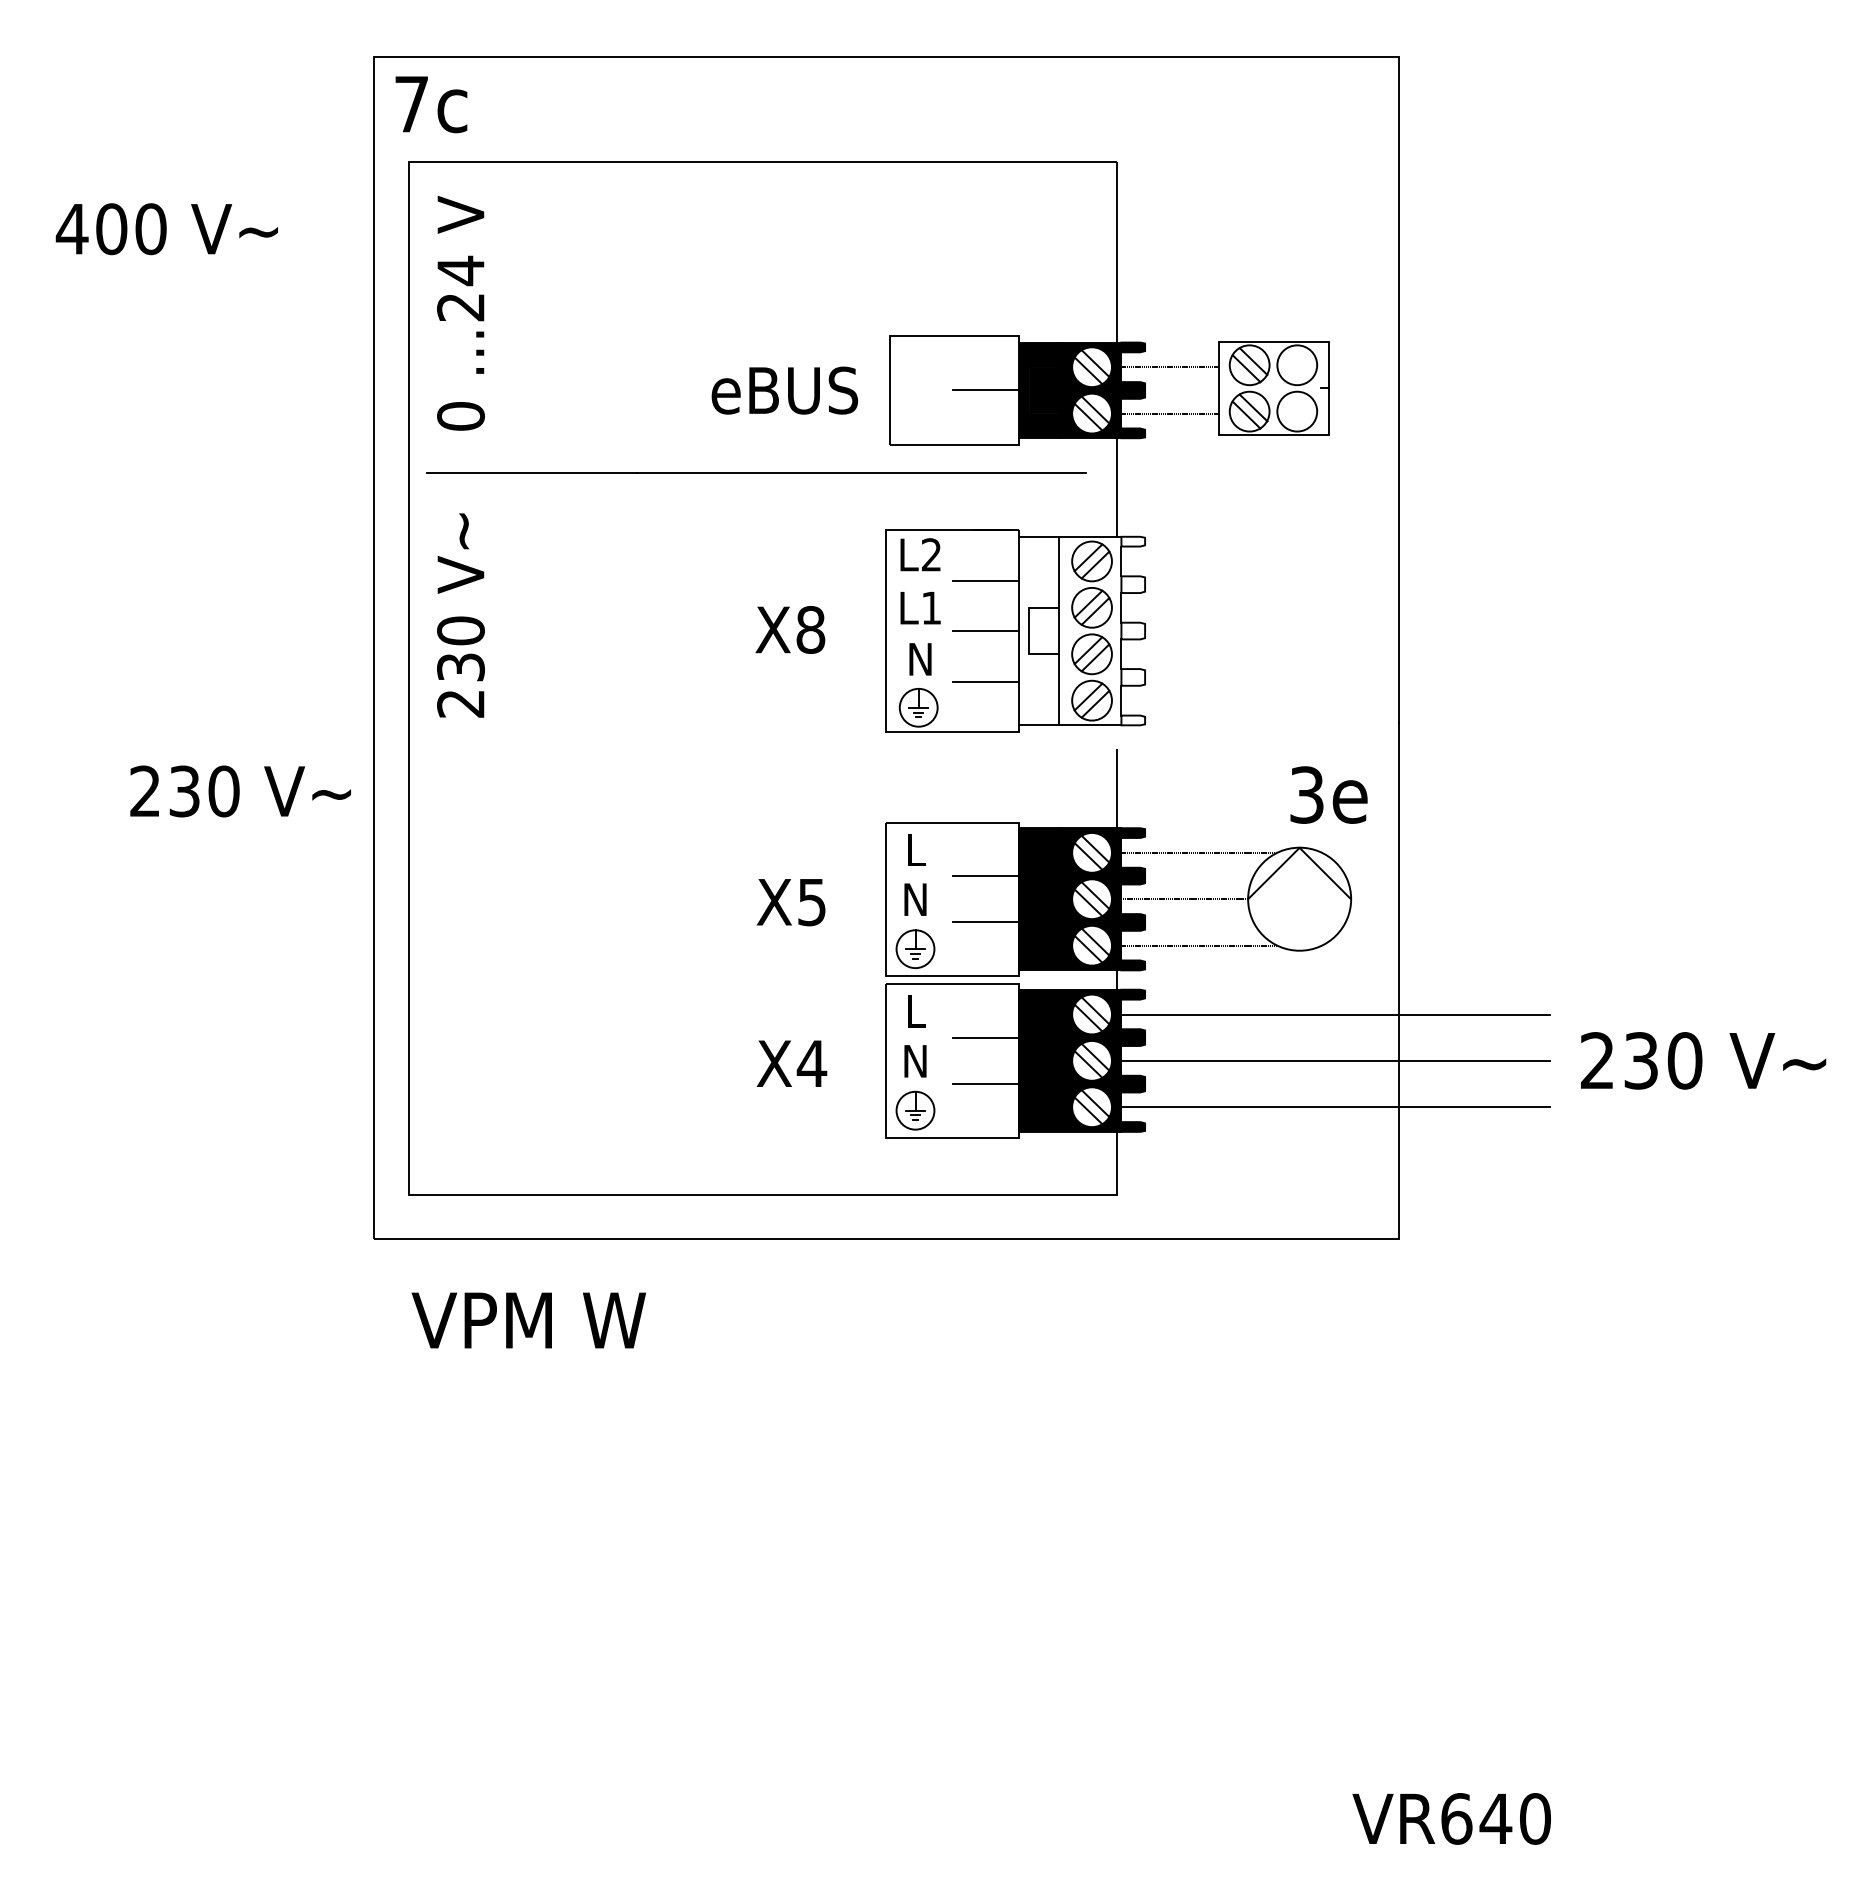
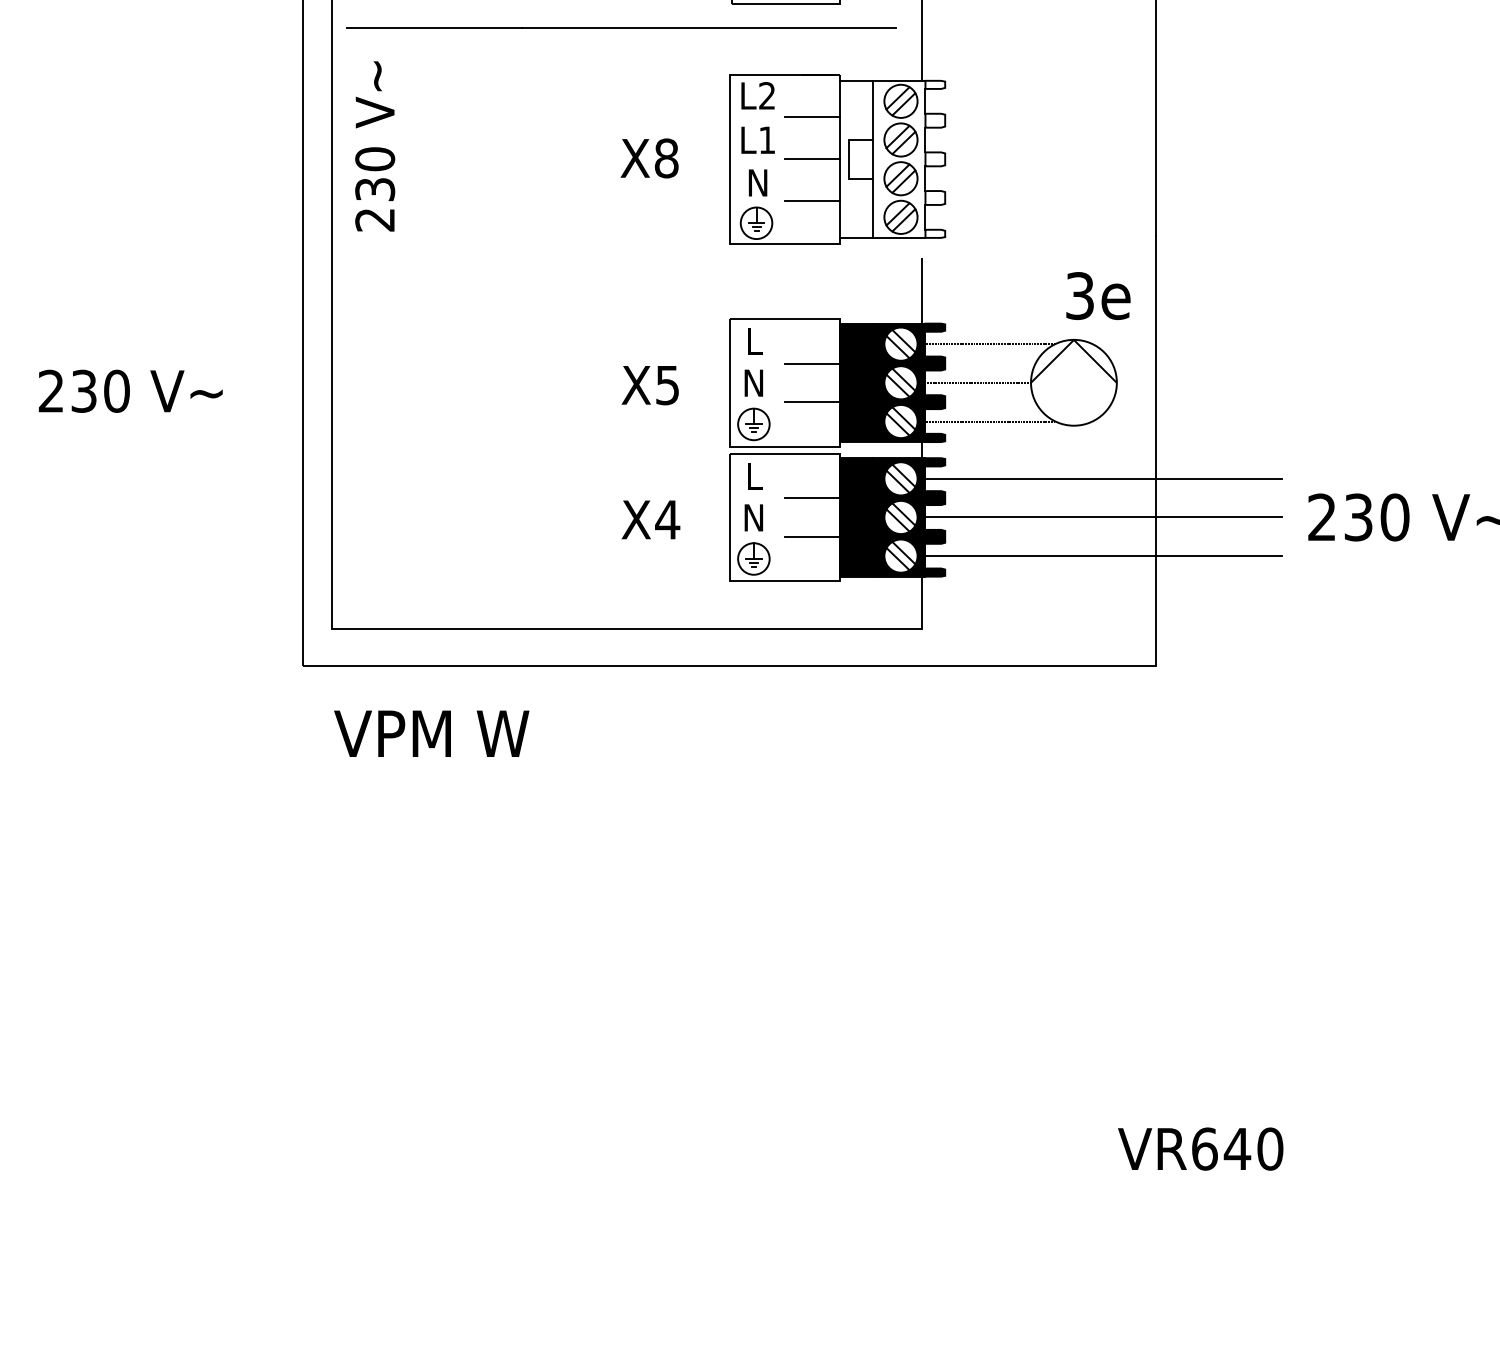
text: (240, 791) -> (130, 391), moved

